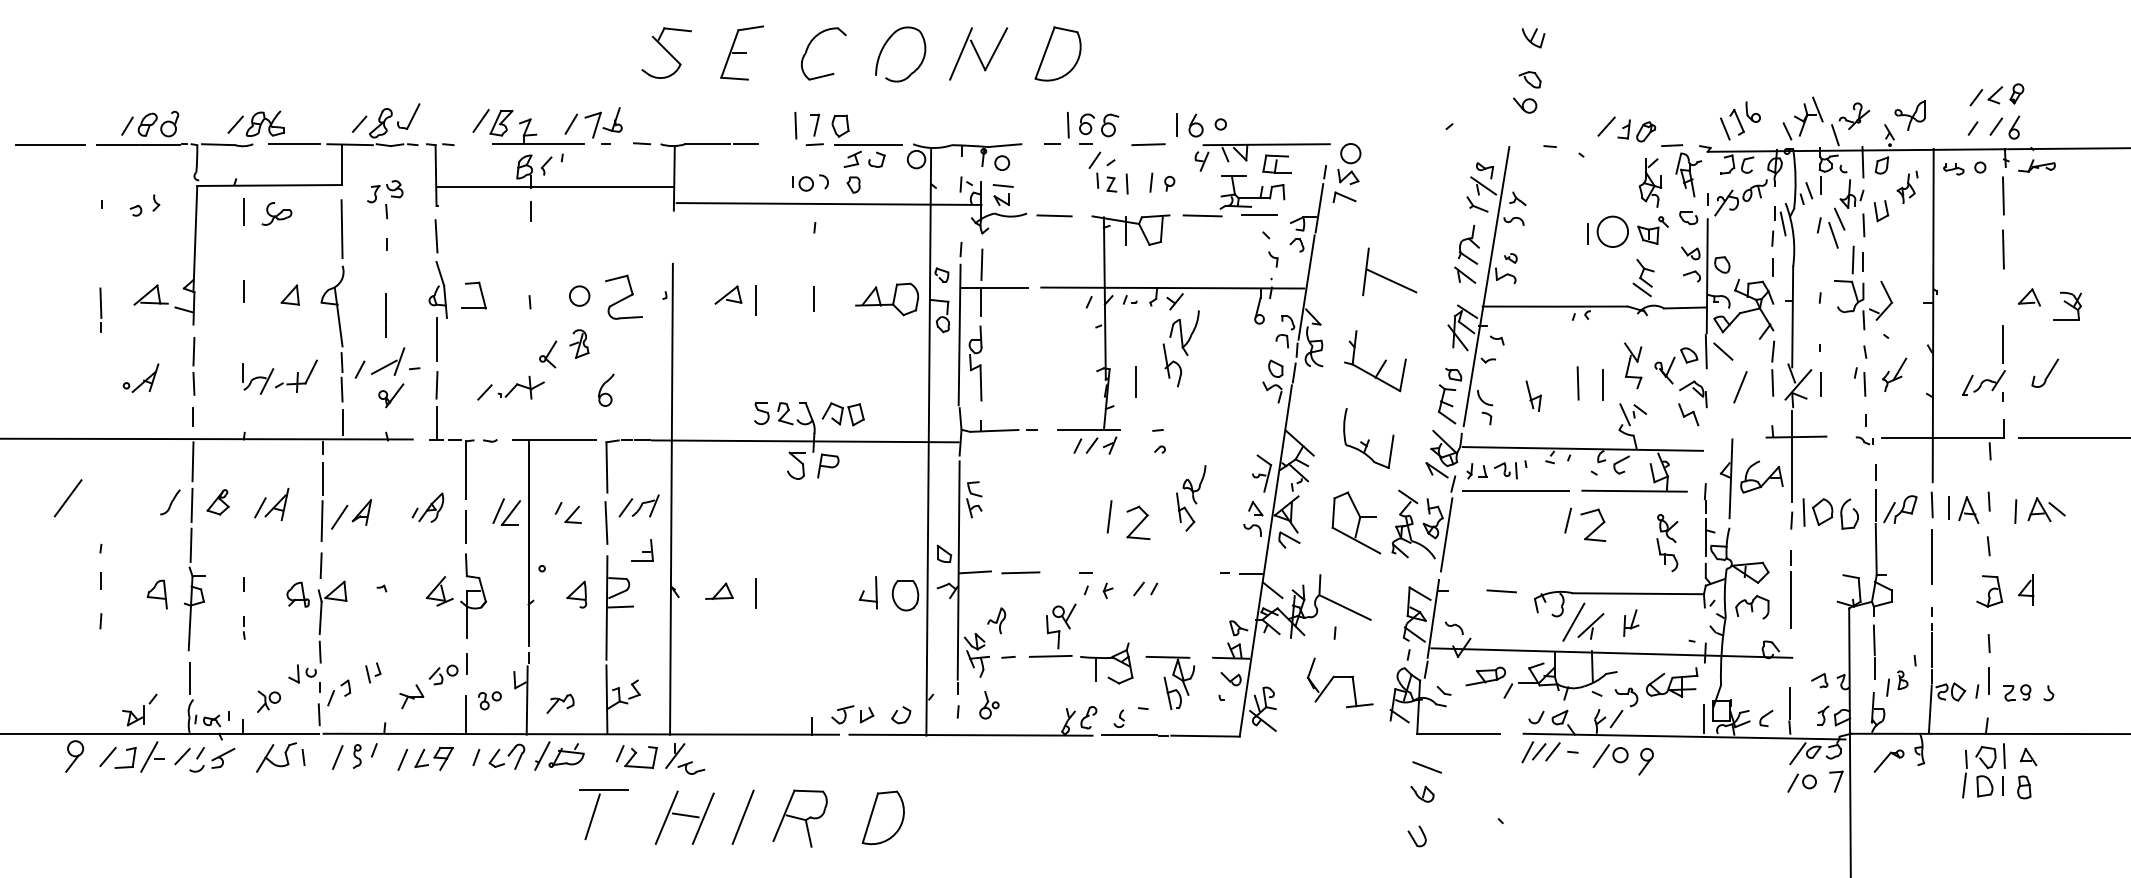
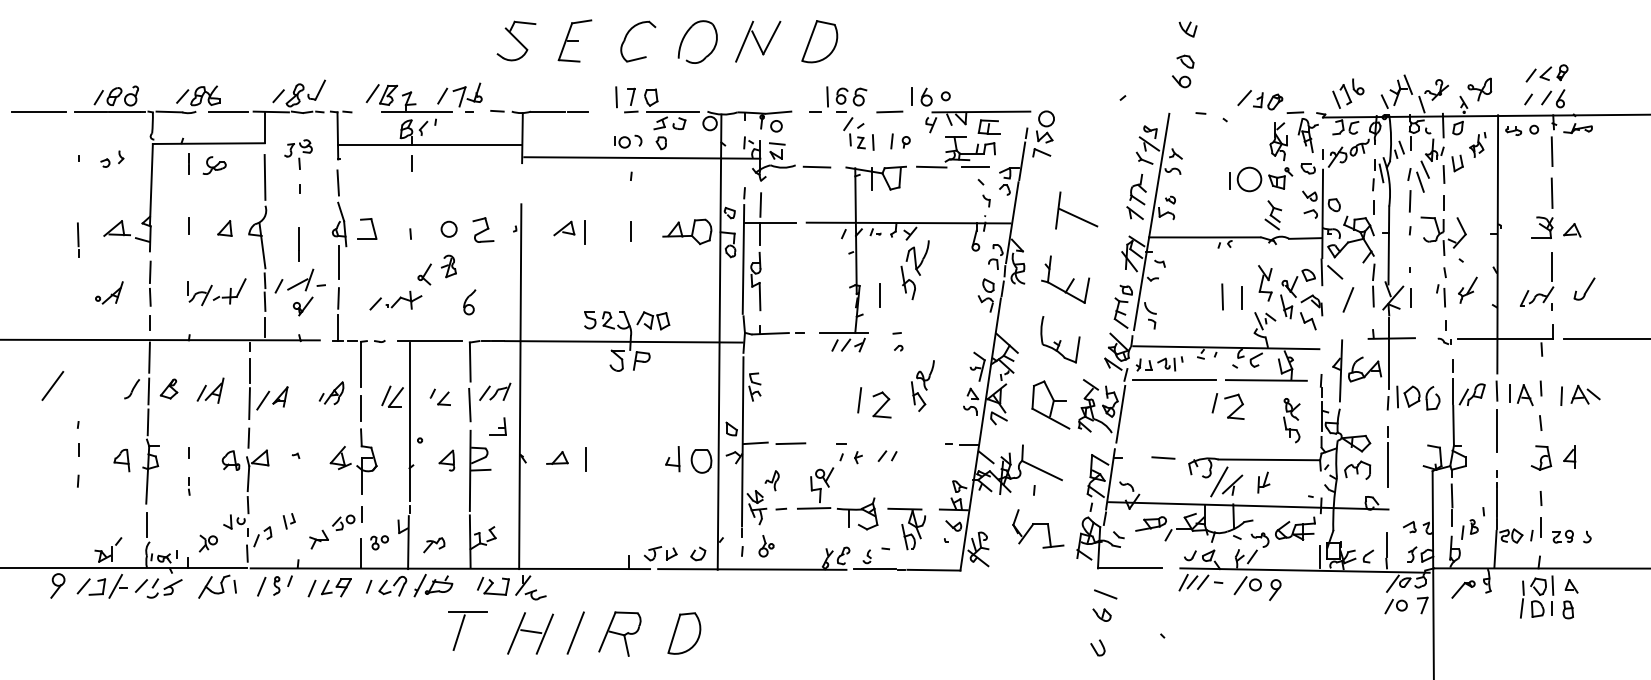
line: (1852, 259) -> (1409, 200), moved
part: (623, 296) -> (483, 229), size x0.71
part: (2067, 305) -> (1542, 227), moved
part: (1533, 395) -> (1286, 306), moved

